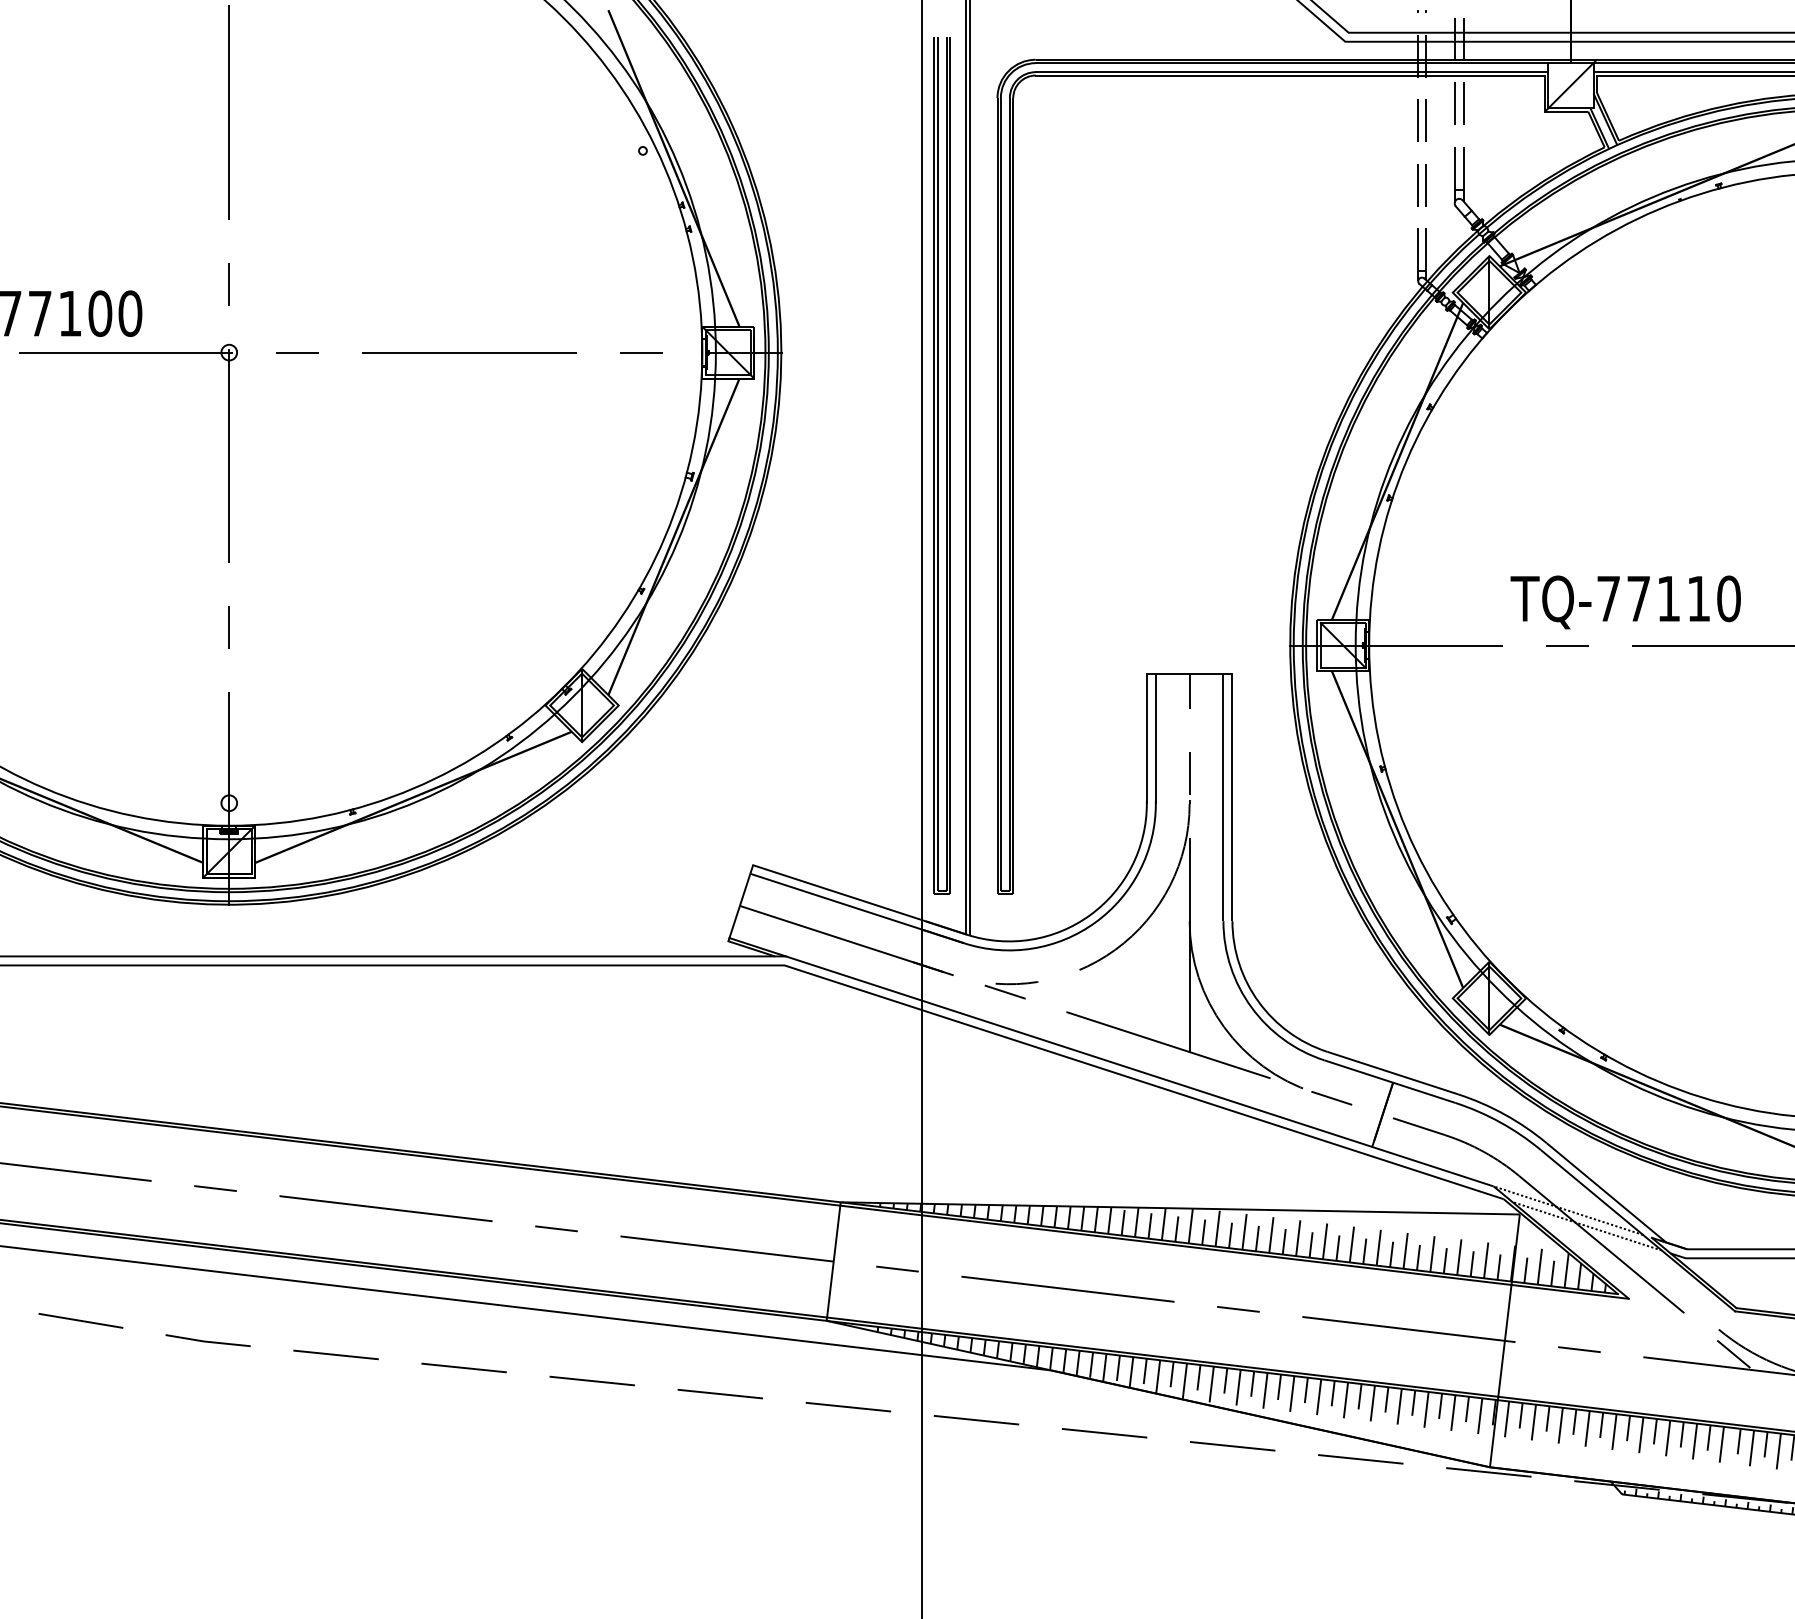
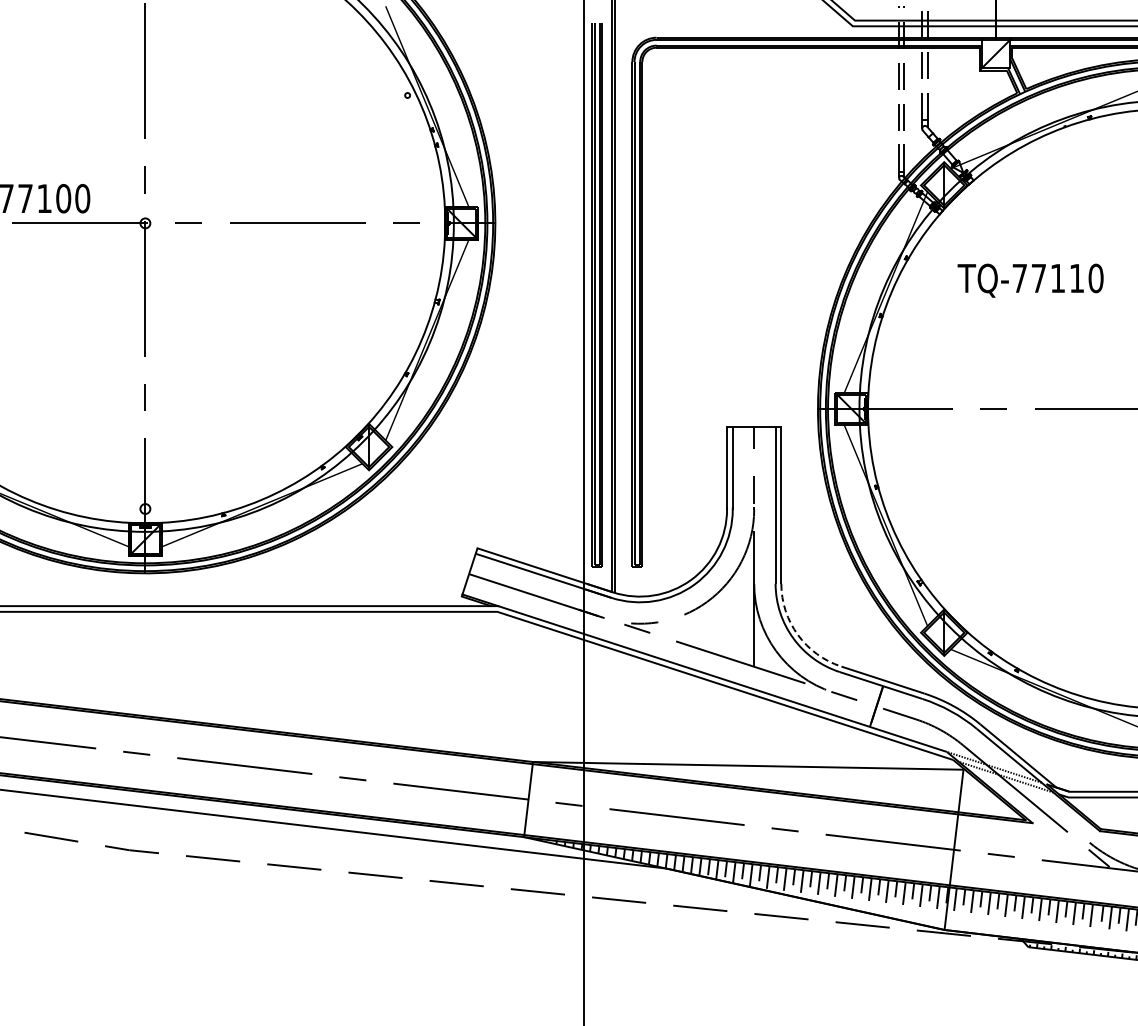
text: (1625, 602) -> (1030, 280), moved
arc: (1257, 1001) -> (797, 634), solid -> dashed
hatch: (1242, 1247) -> (787, 790), removed

